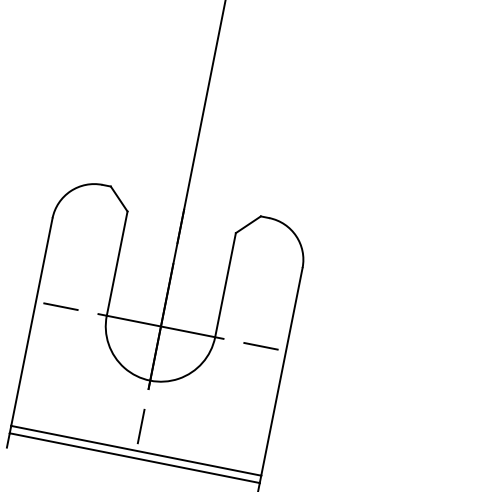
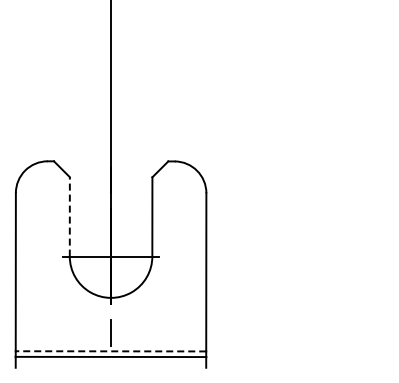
line: (116, 263) -> (69, 216), solid -> dashed
line: (60, 306) -> (34, 256), removed
line: (260, 345) -> (186, 256), removed
line: (135, 450) -> (110, 351), solid -> dashed

